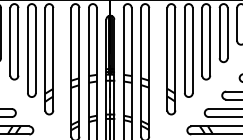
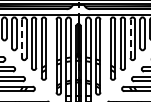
line: (202, 41) -> (130, 38), solid -> dashed
line: (9, 43) -> (21, 39), solid -> dashed

